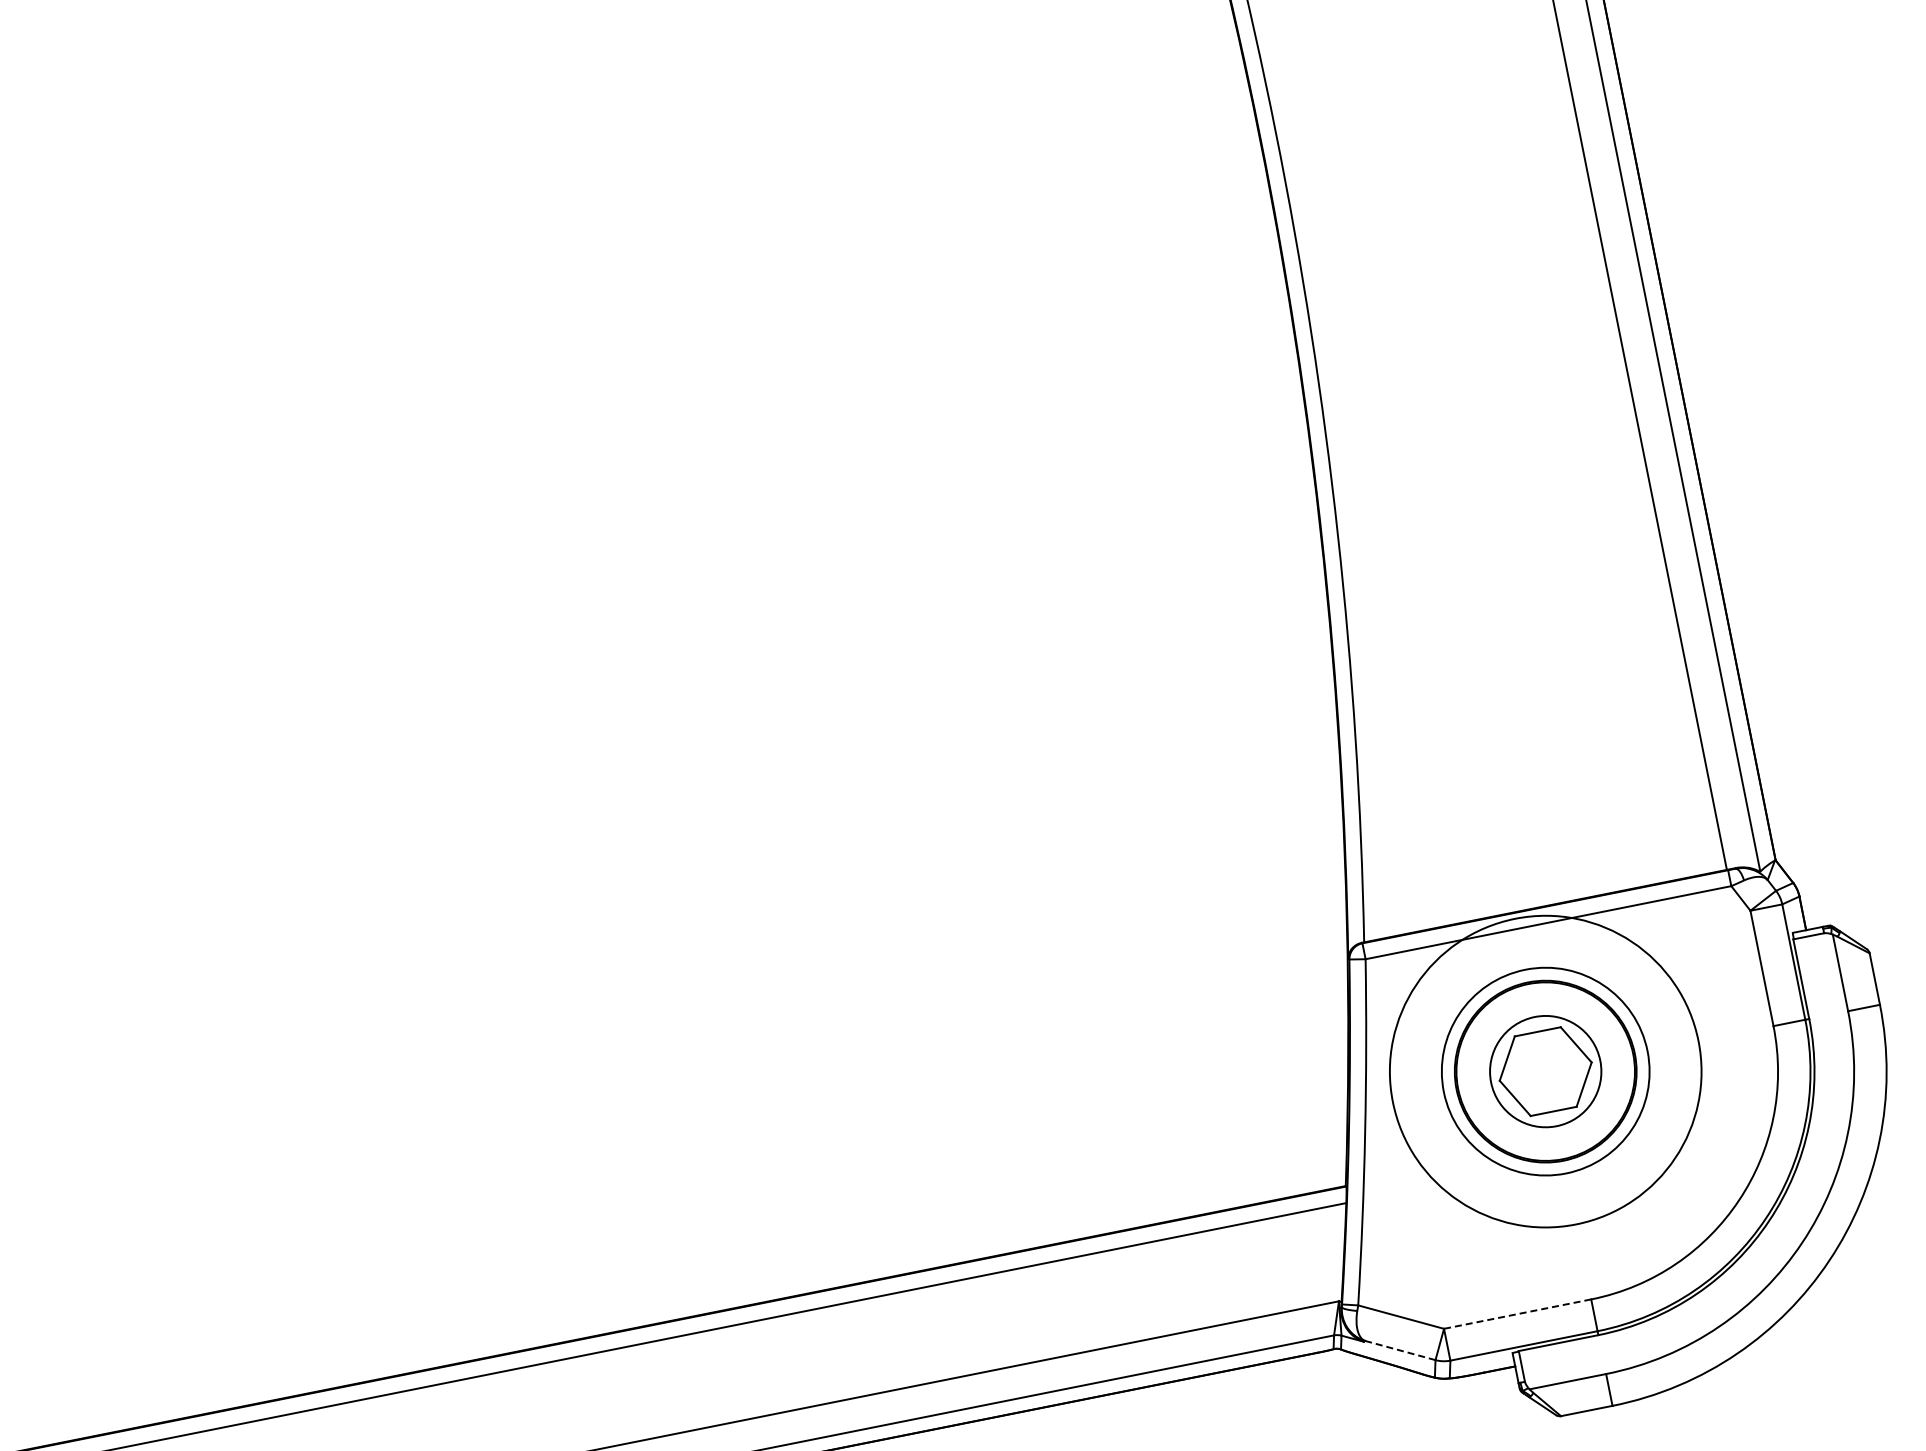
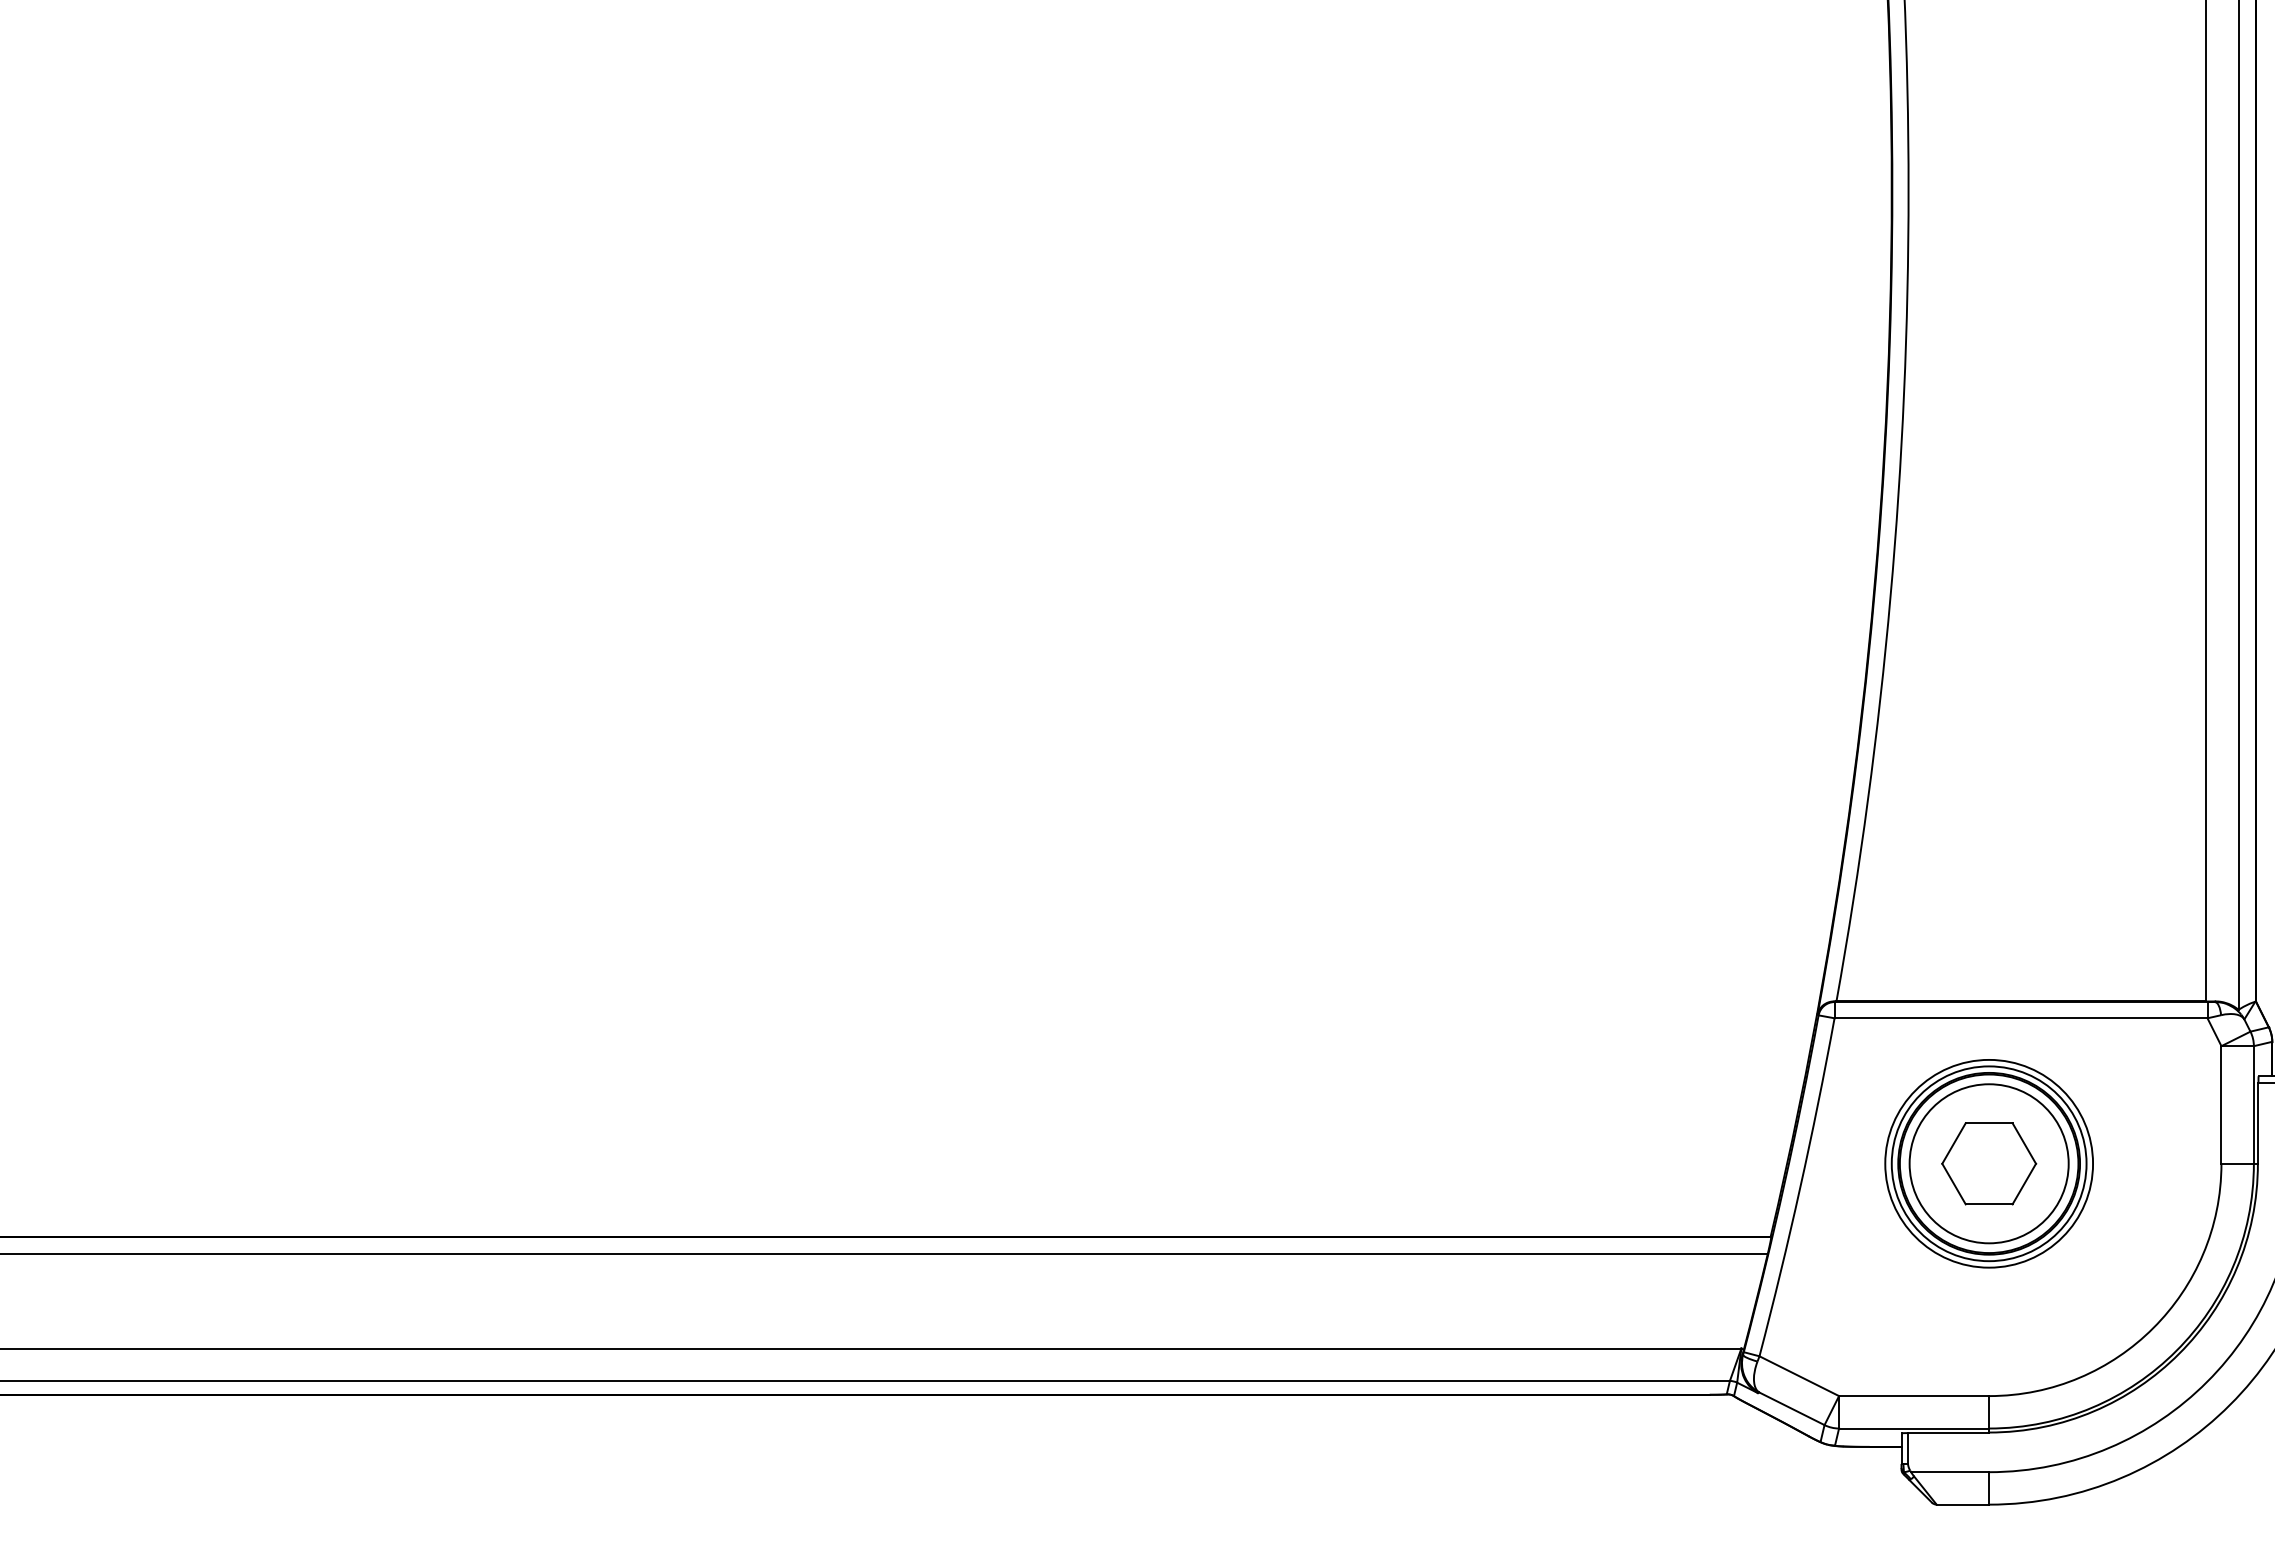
circle: (1545, 1071) -> (1988, 1163), size x0.62
circle: (1545, 1071) -> (1988, 1163), size x1.43
line: (1517, 1314) -> (1913, 1396), dashed -> solid
line: (1401, 1351) -> (1792, 1409), dashed -> solid

